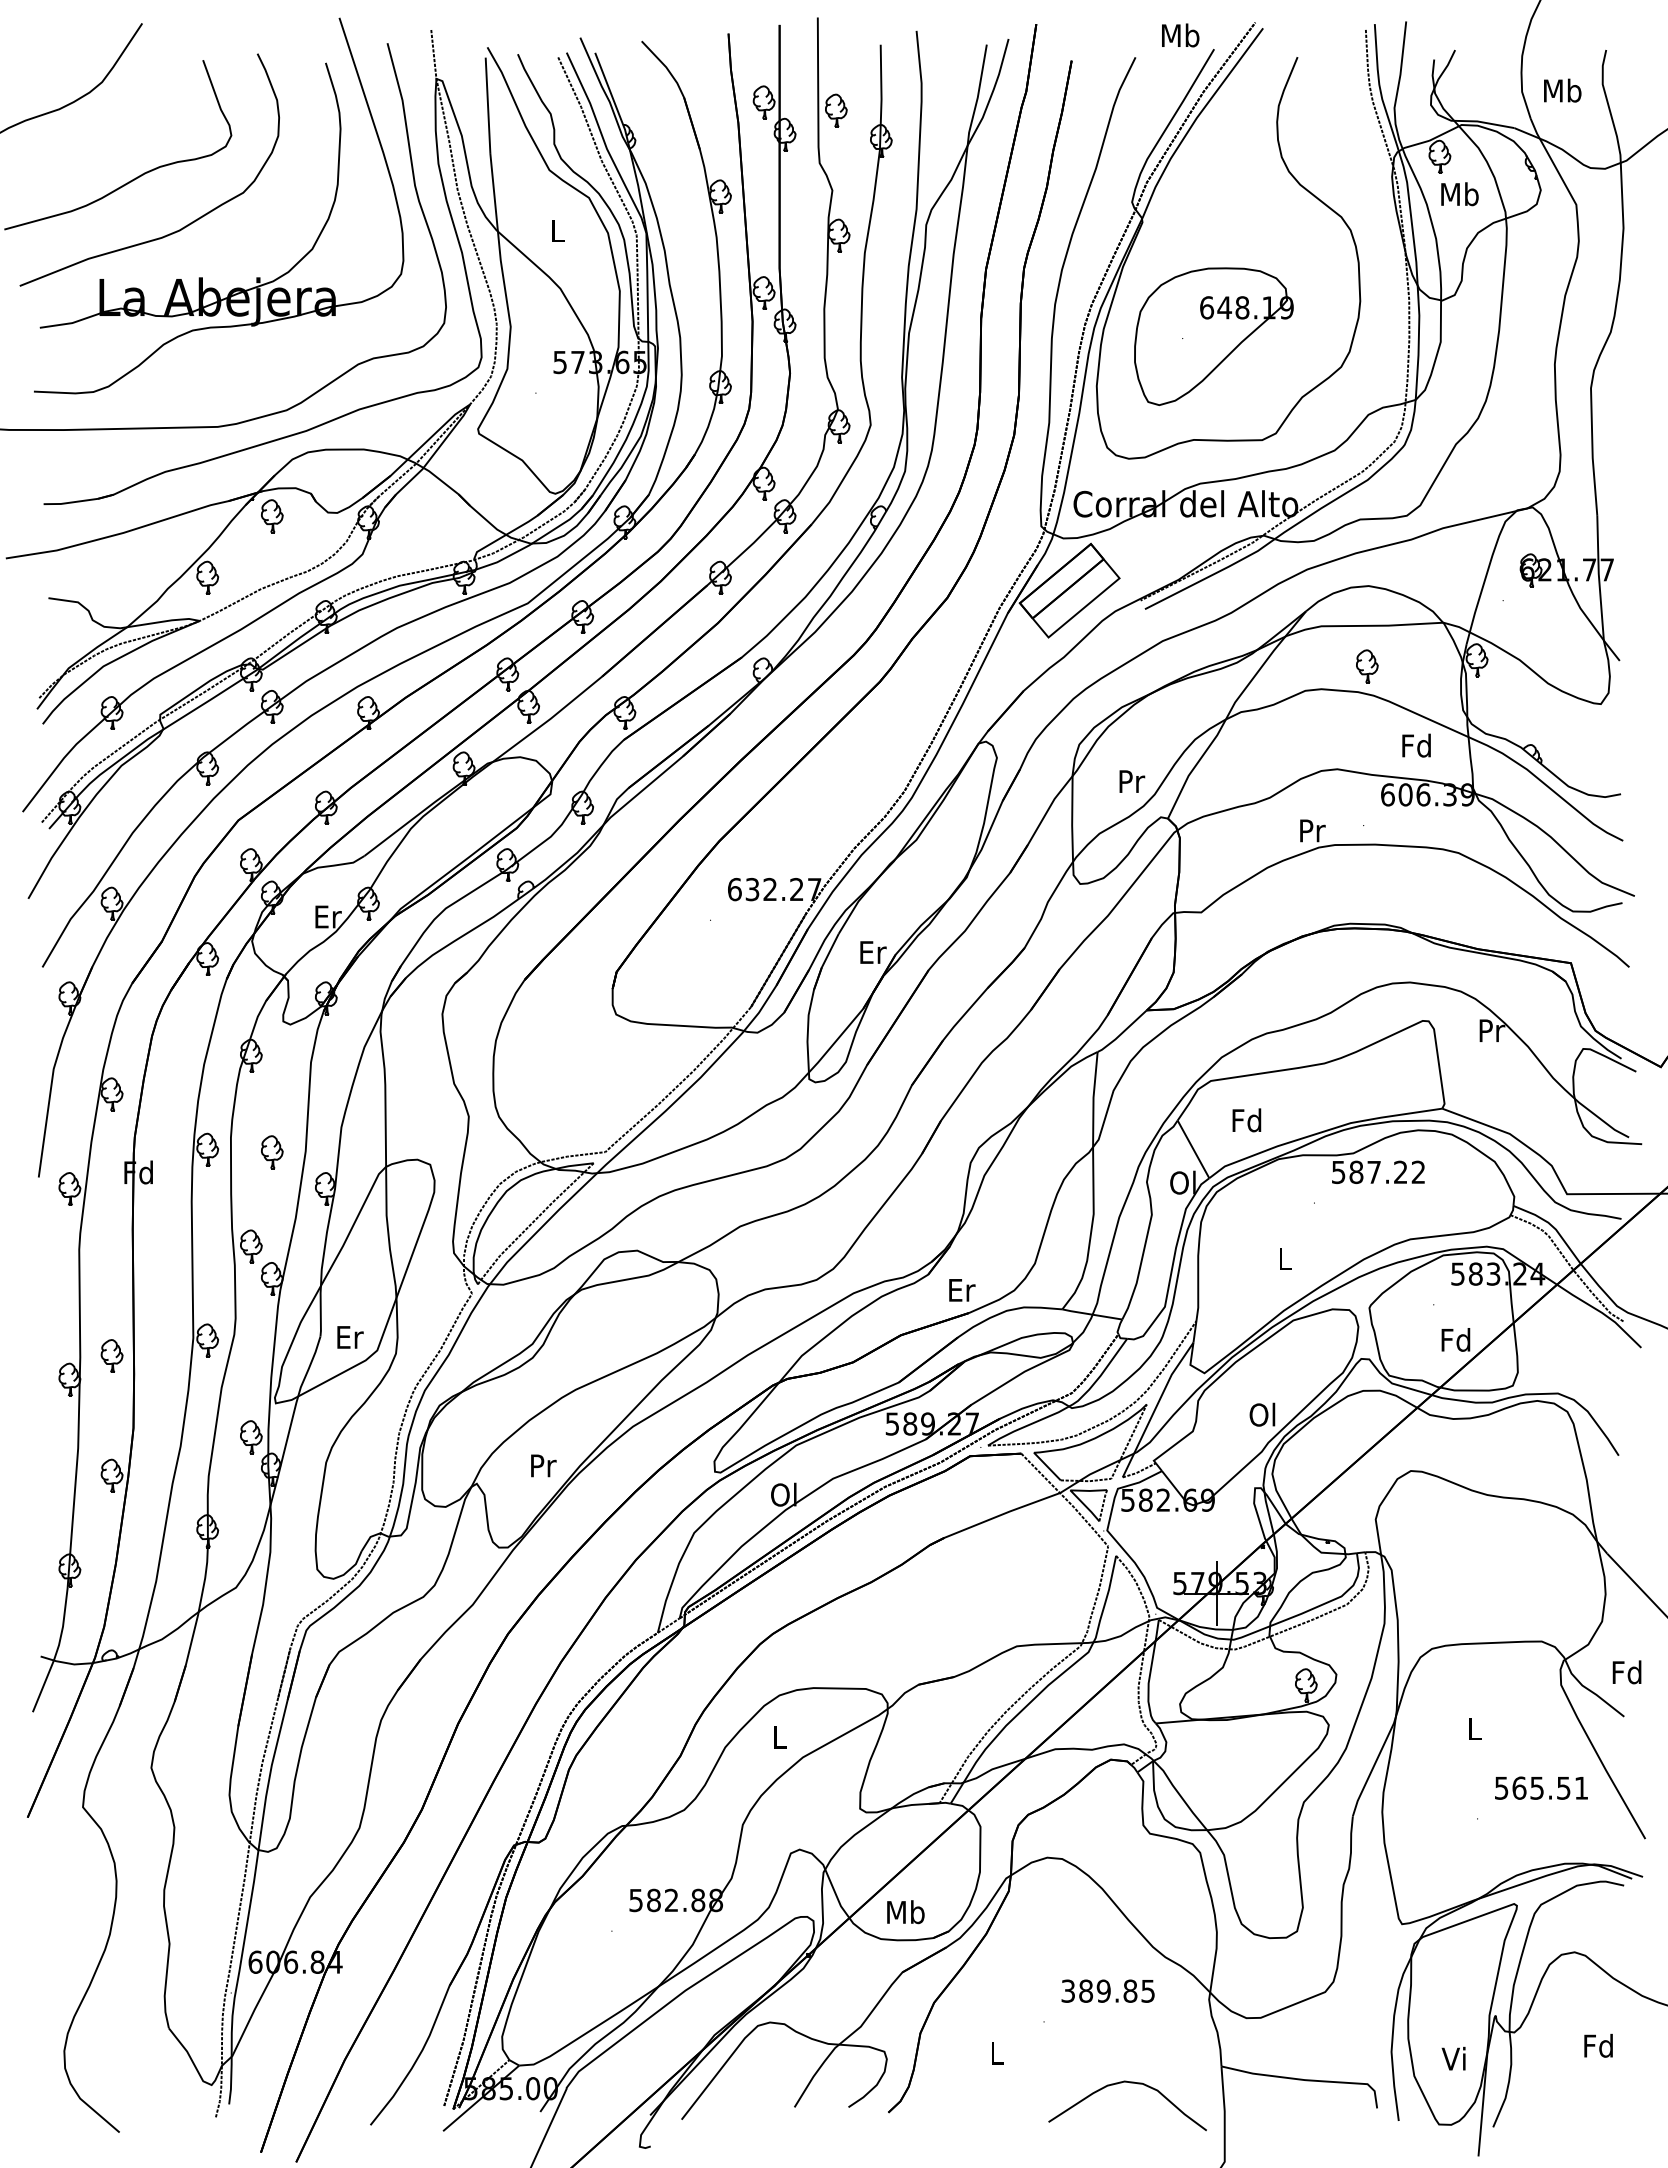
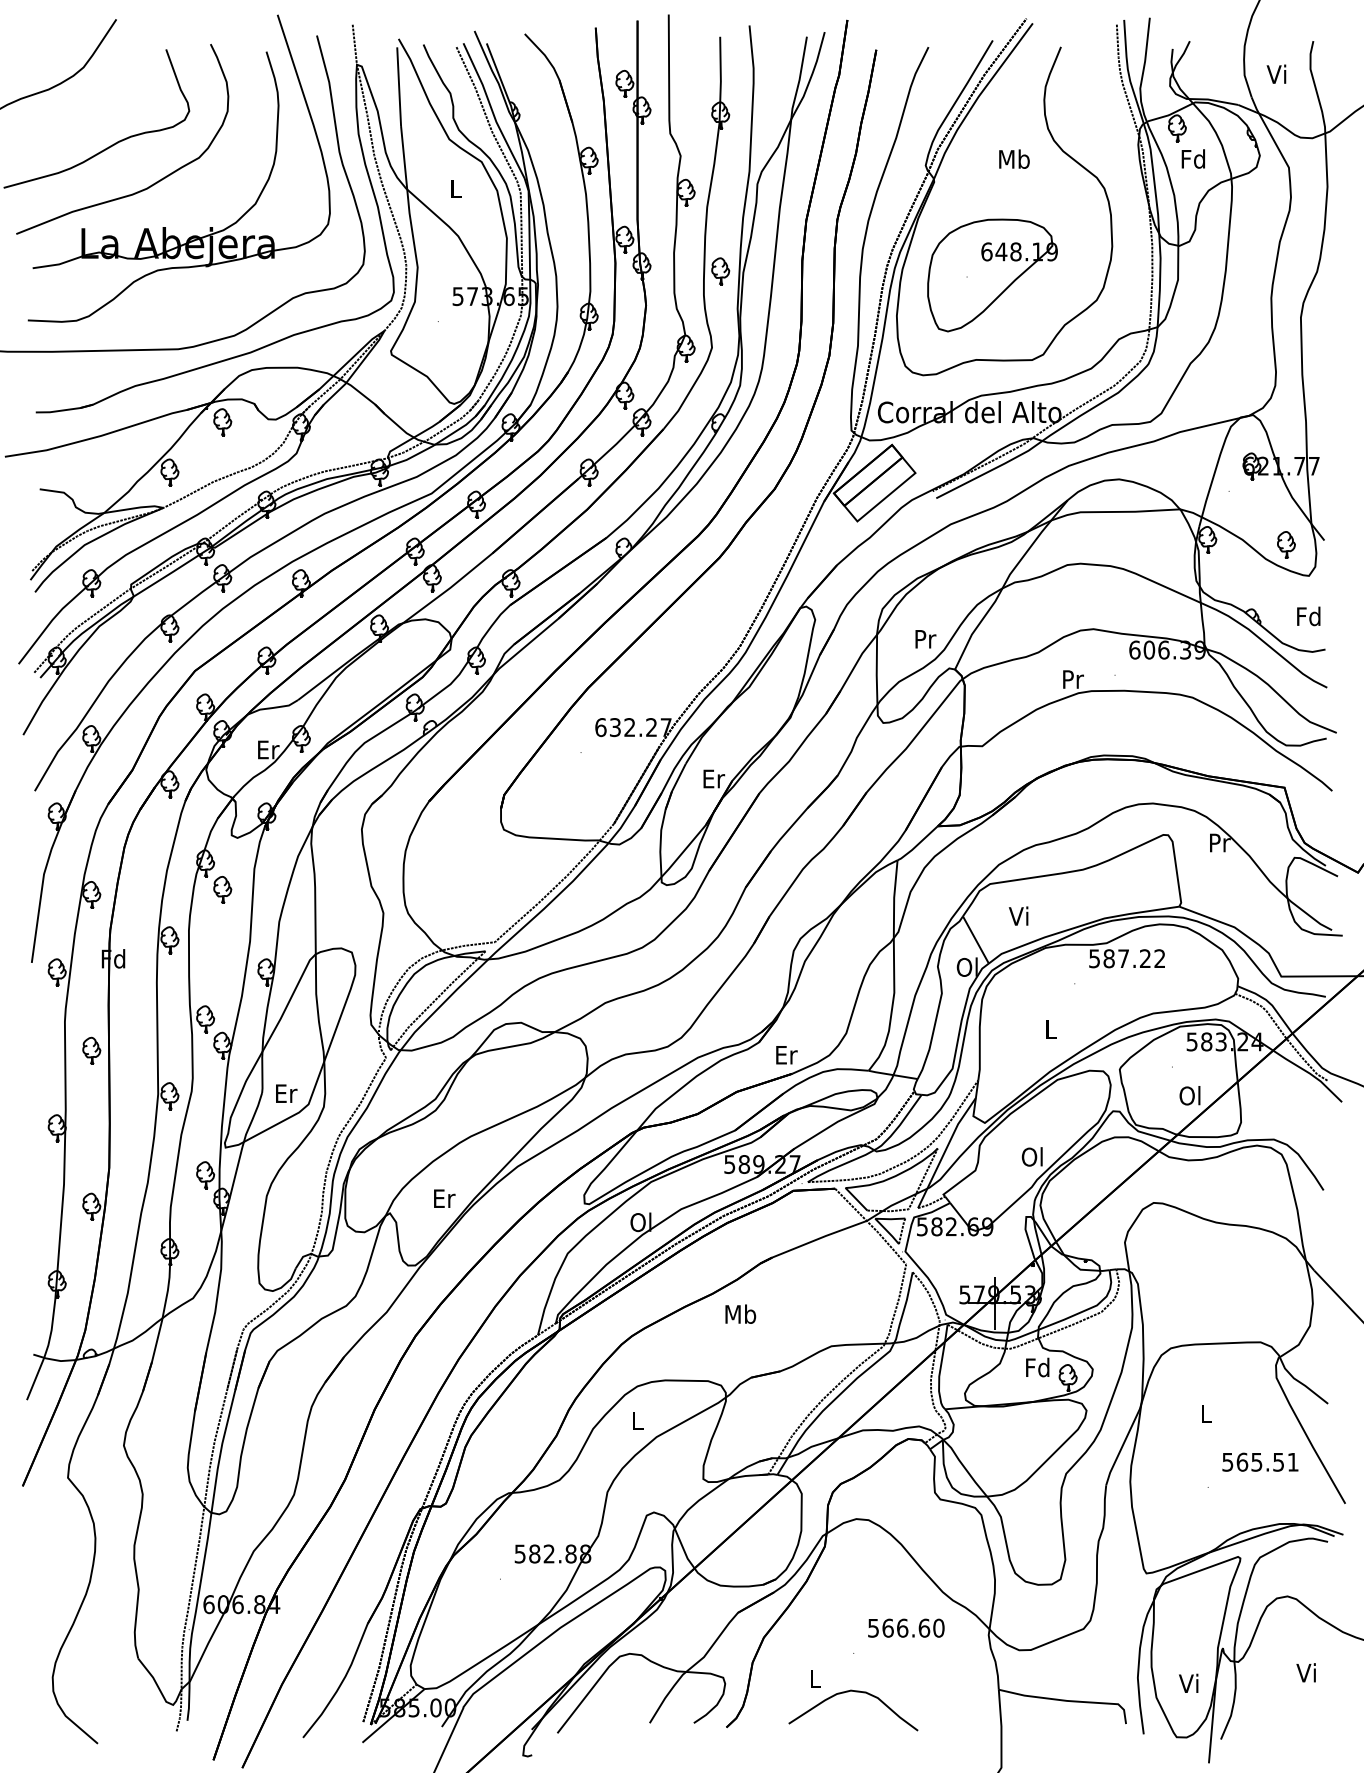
text: (1180, 35) -> (1014, 159), moved
text: (1562, 90) -> (1277, 74), Mb -> Vi
part: (836, 110) -> (720, 271), moved
text: (1459, 194) -> (1193, 159), Mb -> Fd
part: (1367, 666) -> (1286, 545), moved
text: (1416, 745) -> (1308, 616), moved
text: (1246, 1120) -> (1019, 916), Fd -> Vi
part: (272, 1152) -> (222, 890), moved
text: (1455, 1339) -> (1190, 1095), Fd -> Ol
part: (111, 1355) -> (91, 1050), moved
text: (543, 1465) -> (444, 1198), Pr -> Er
text: (1626, 1672) -> (1037, 1367), moved
text: (905, 1912) -> (740, 1314), moved
text: (1108, 1990) -> (906, 1627), 389.85 -> 566.60
text: (1598, 2045) -> (1307, 1672), Fd -> Vi
curve: (1129, 2083) -> (854, 1692), moved

